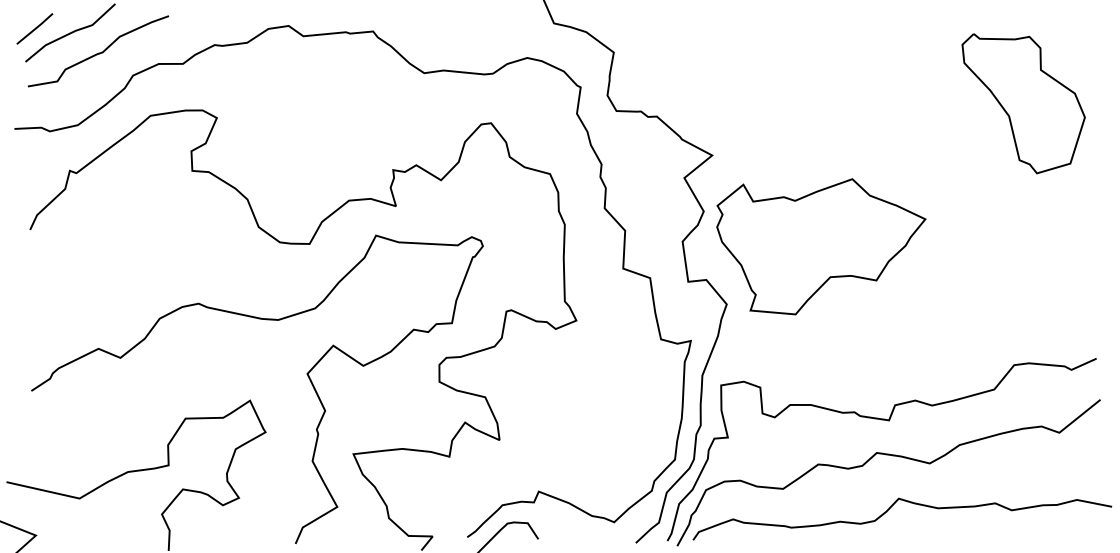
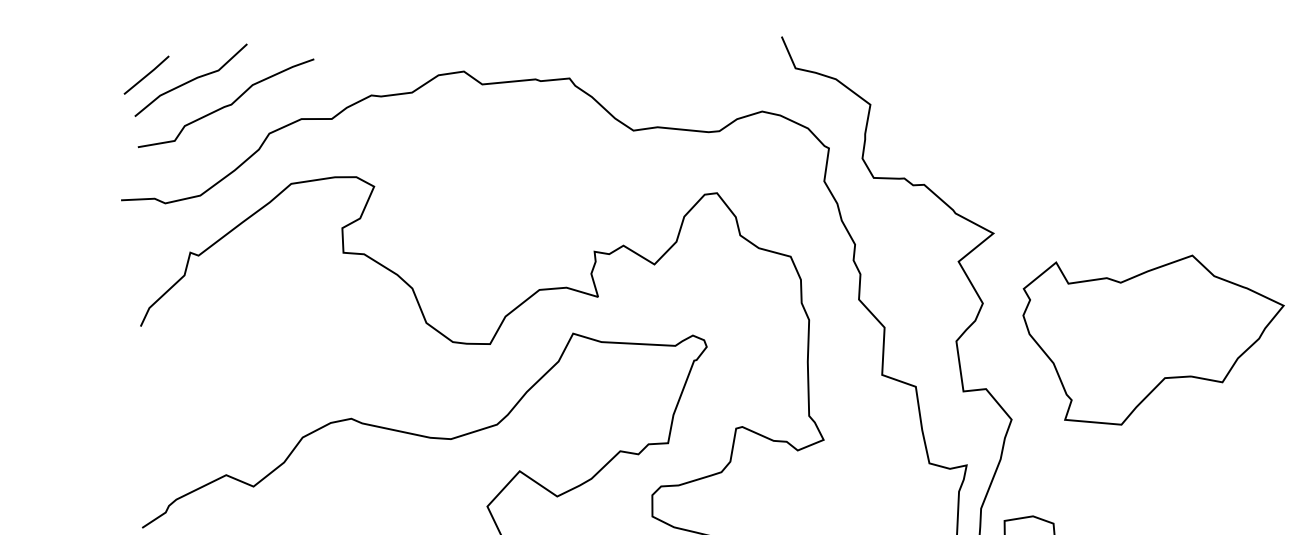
part: (821, 246) -> (1153, 339), moved

